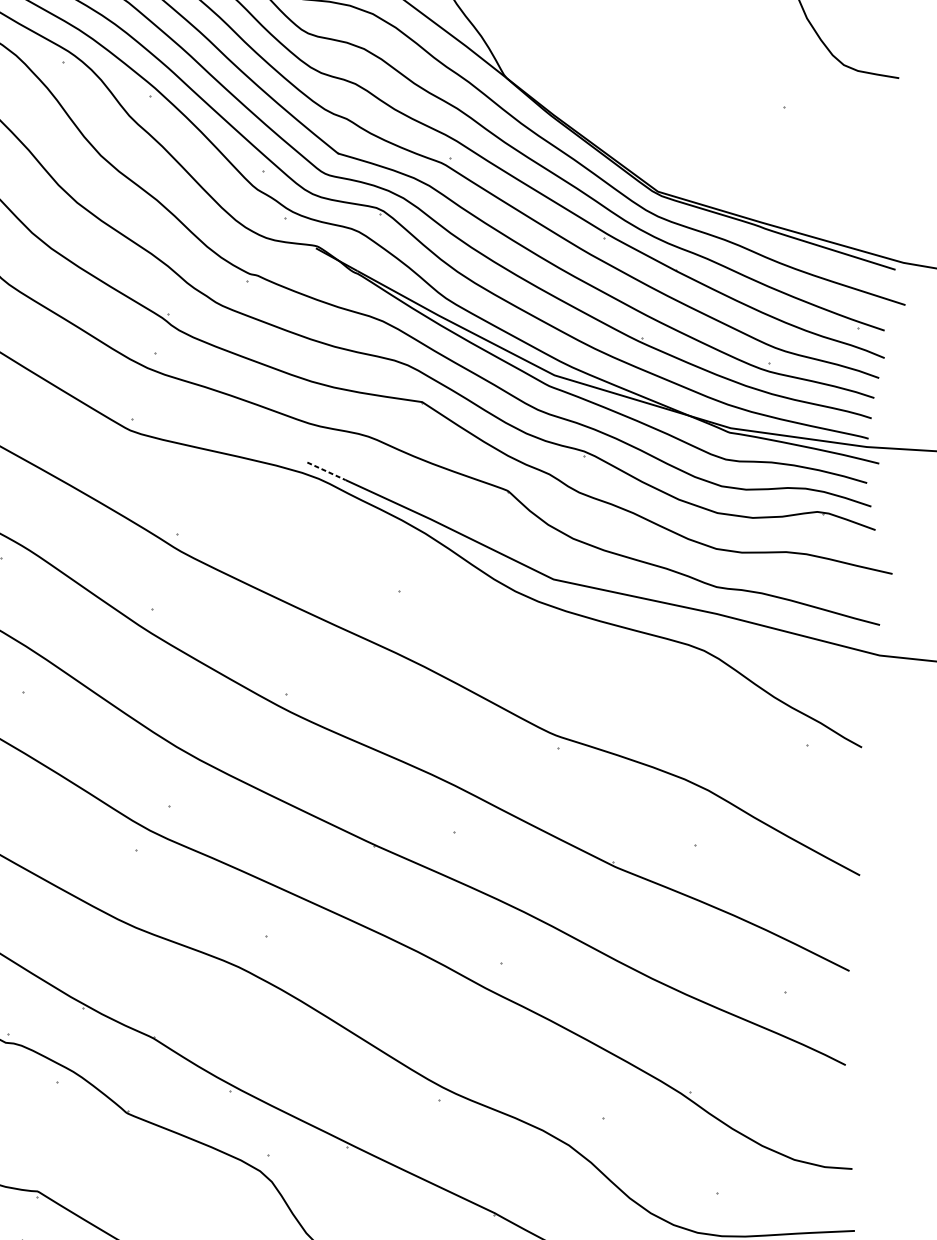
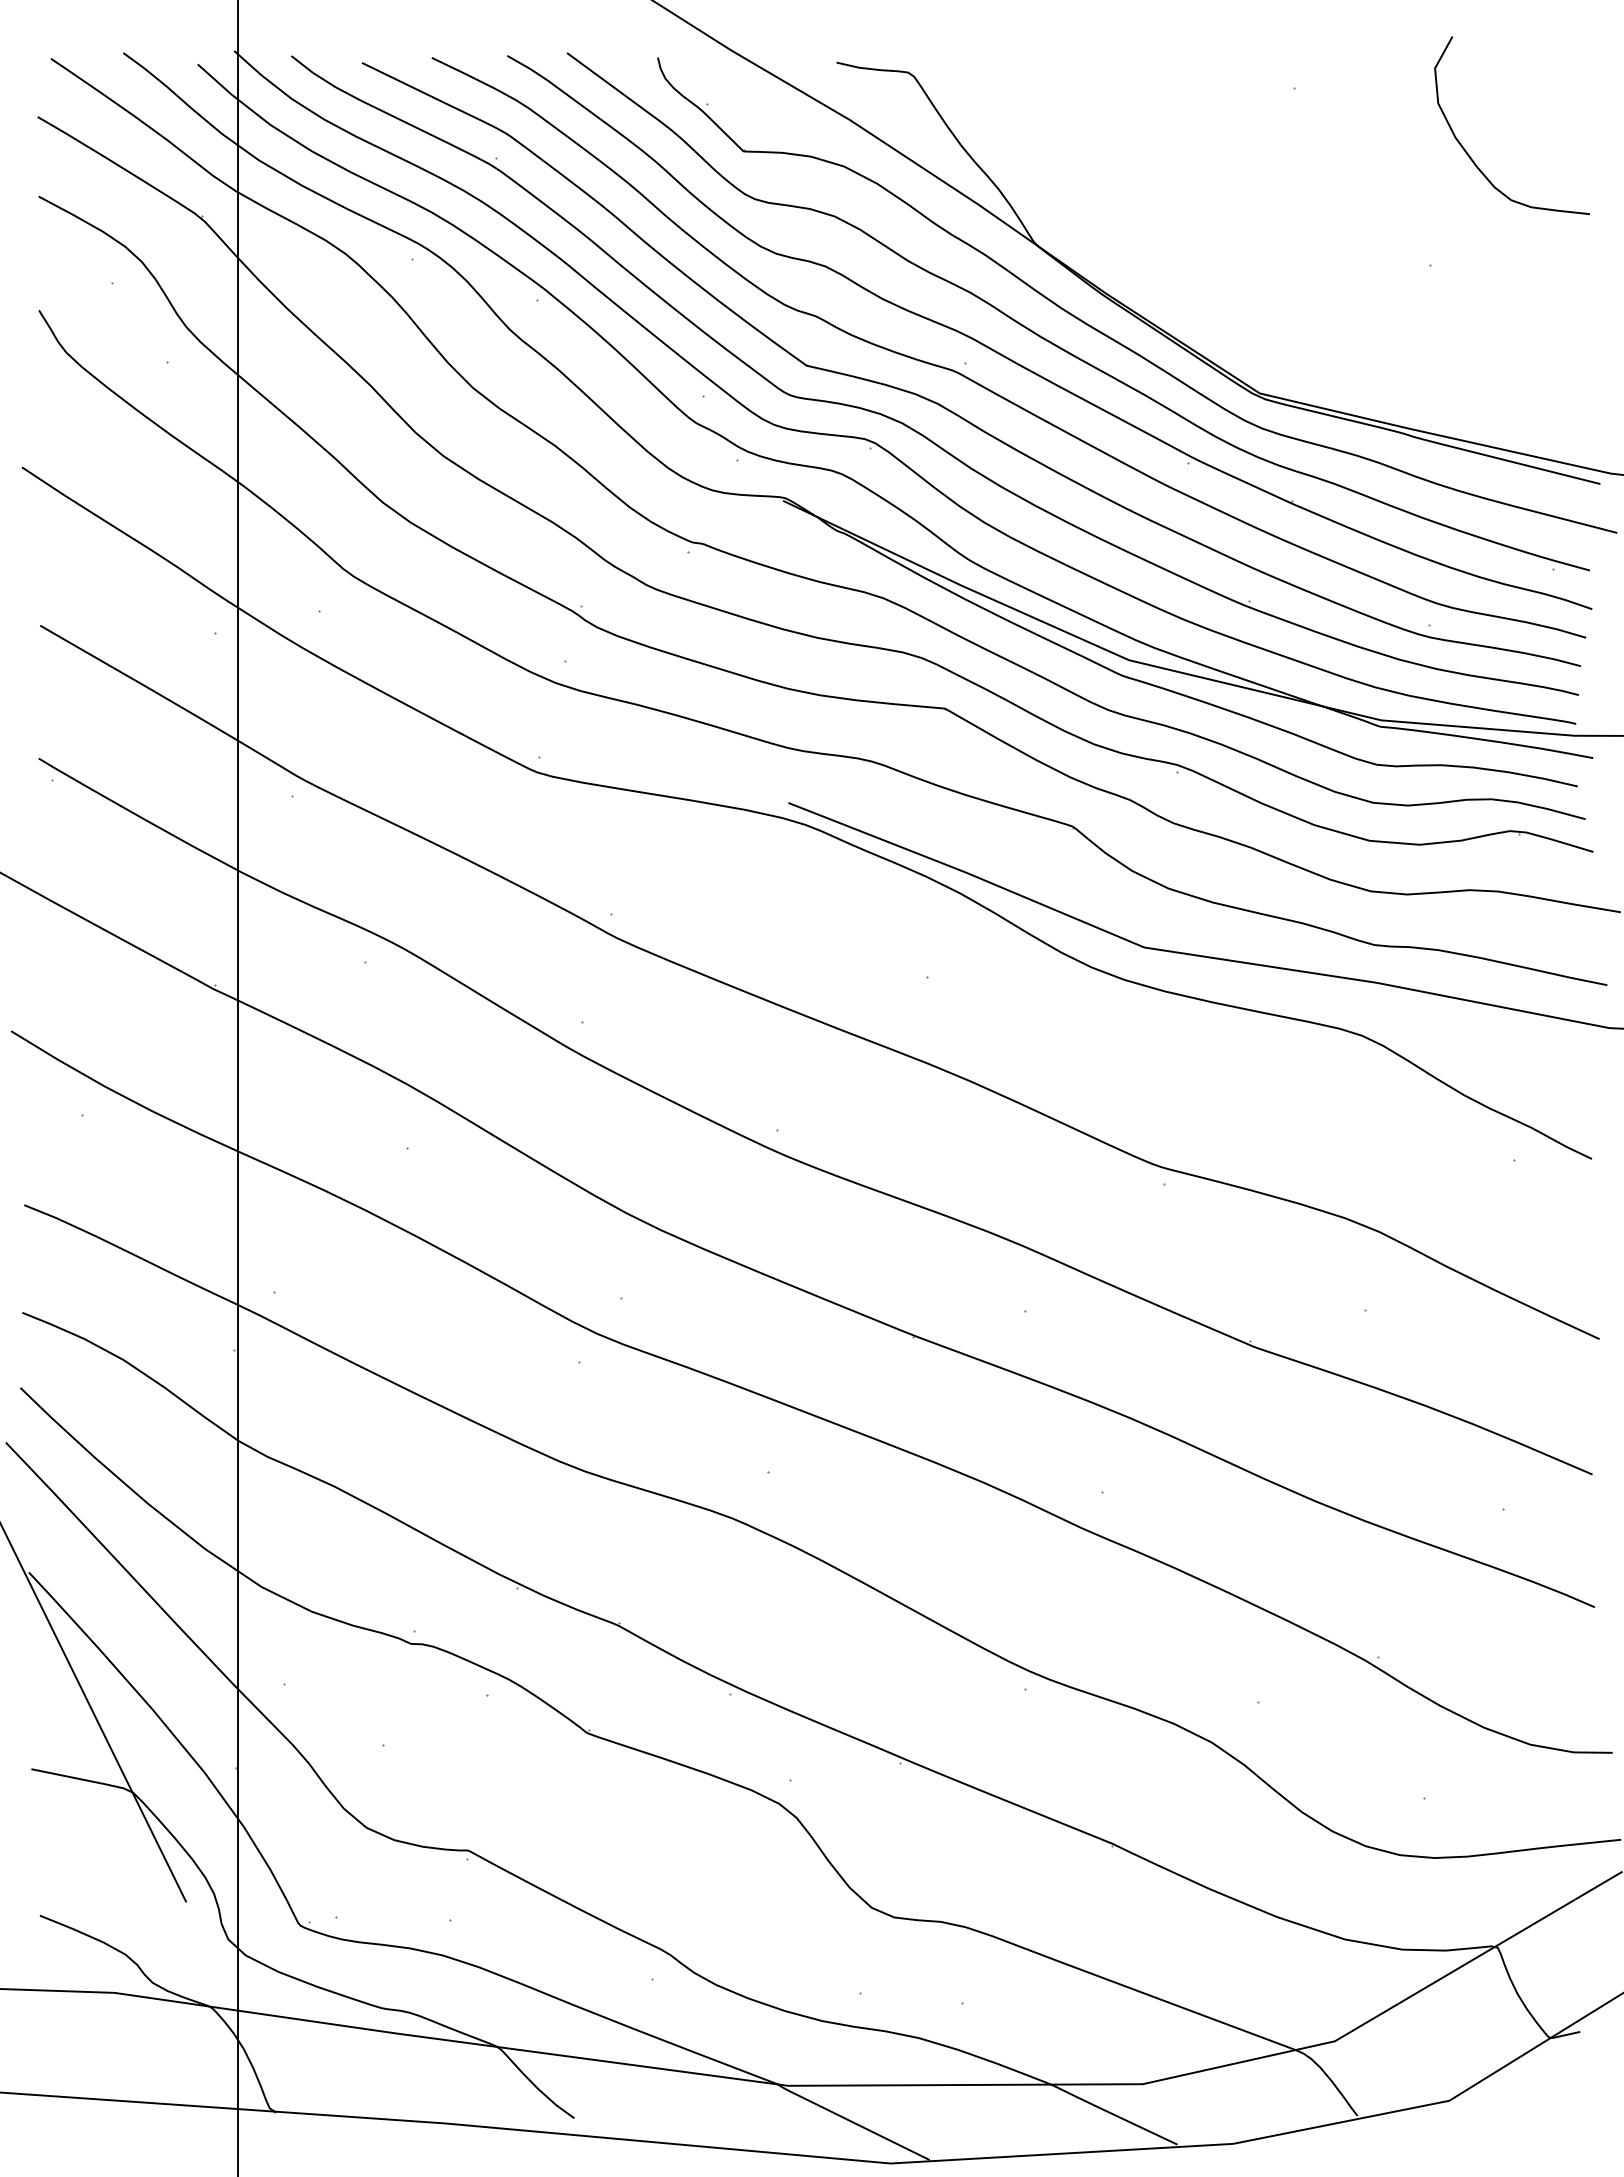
line: (326, 471) -> (816, 813), dashed -> solid

